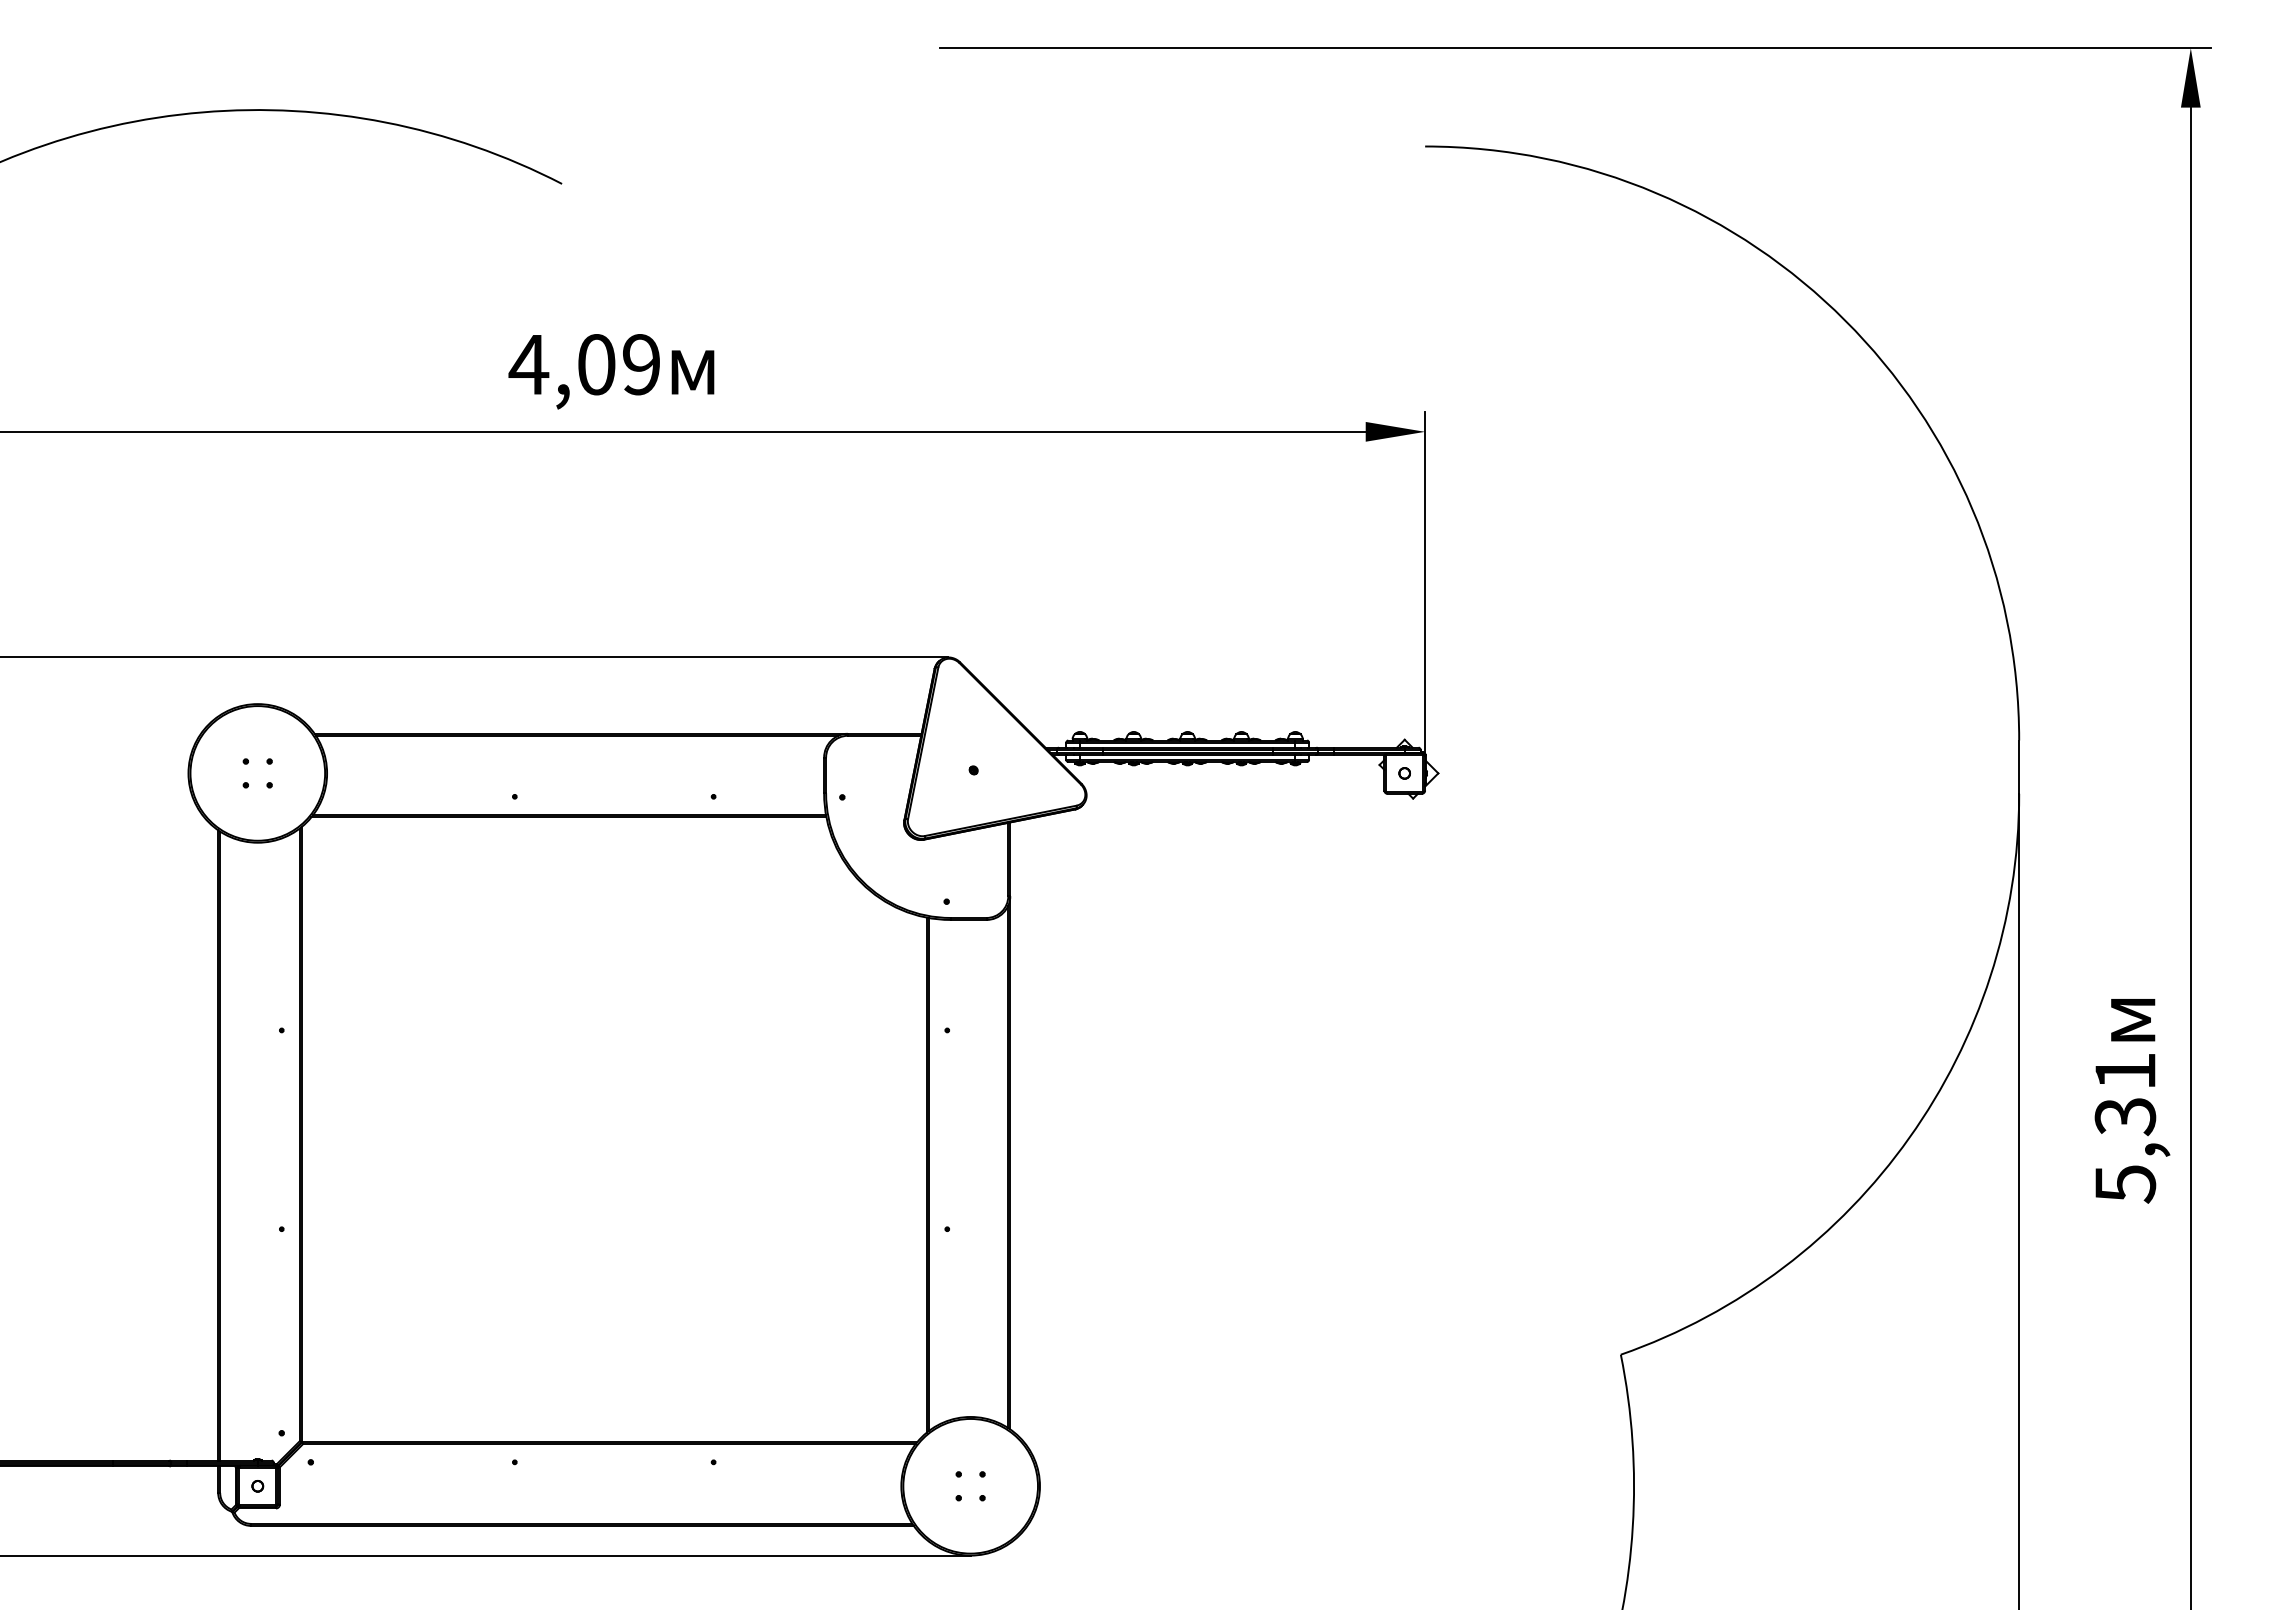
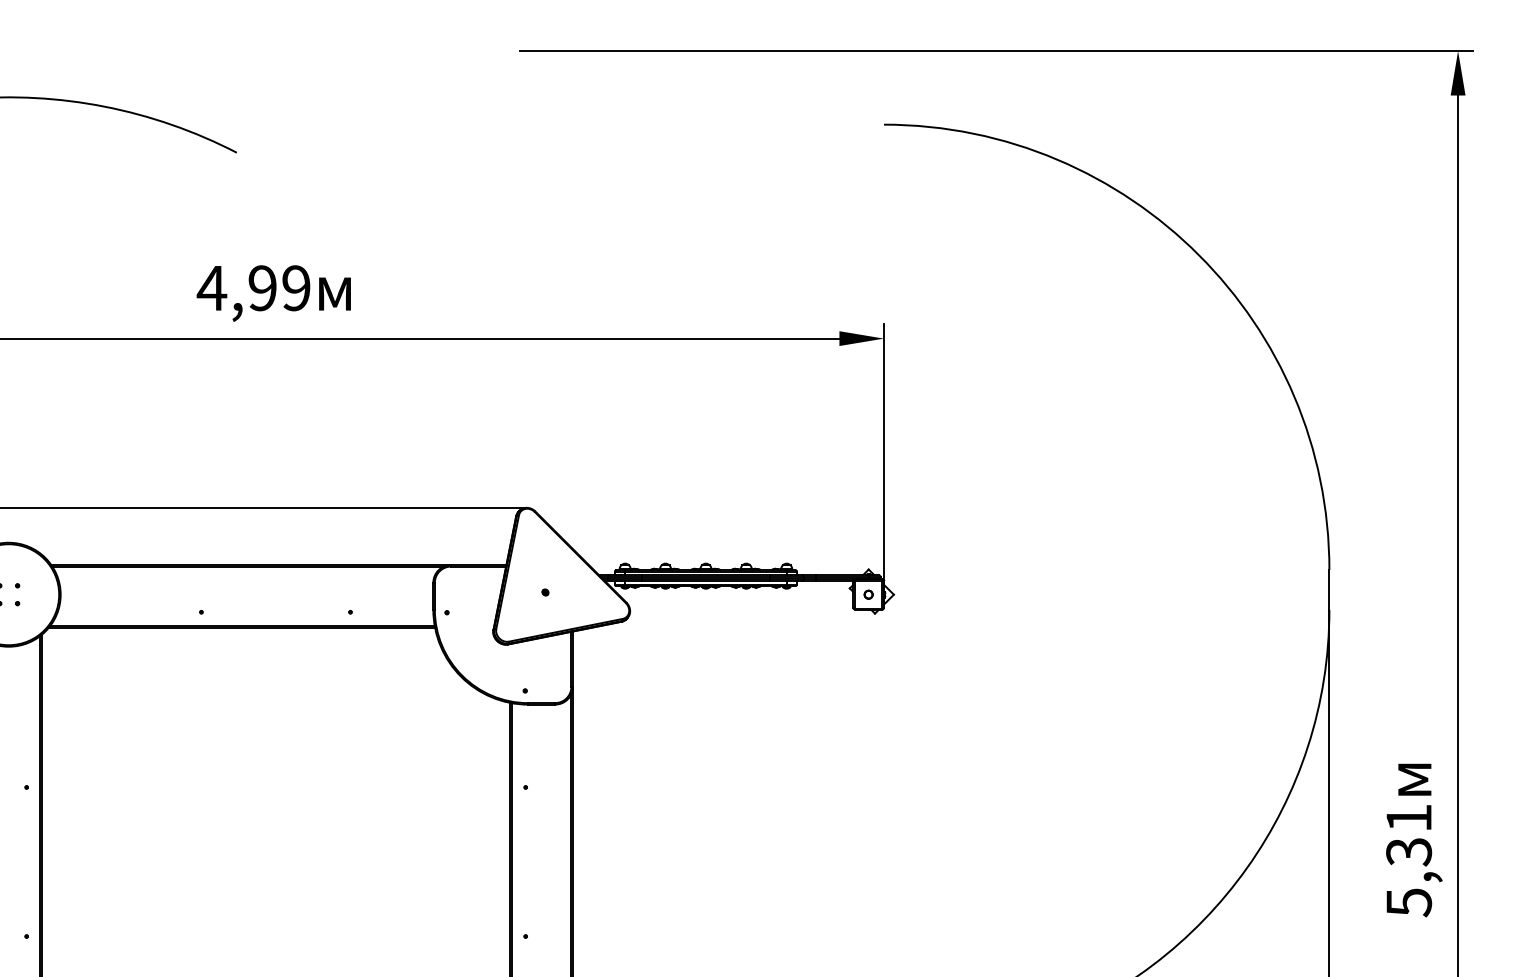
text: (596, 364) -> (262, 288), 4,09 -> 4,99

